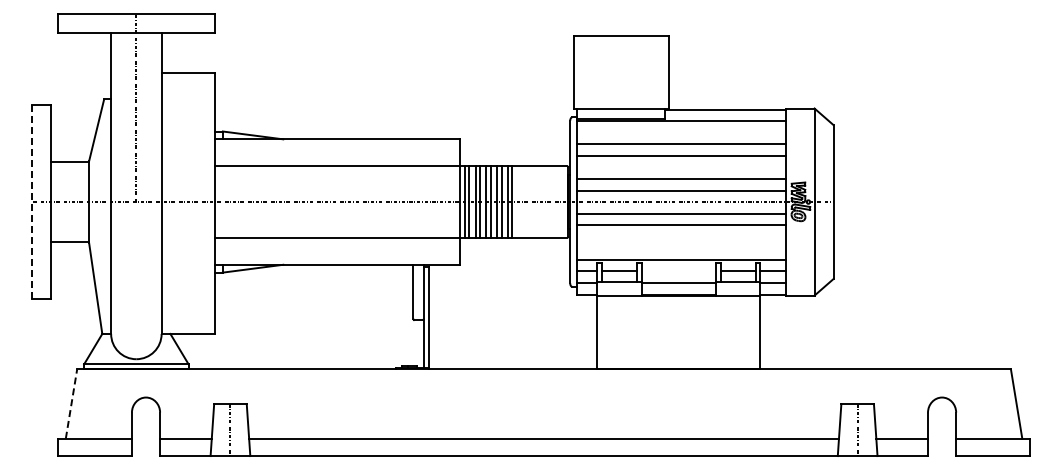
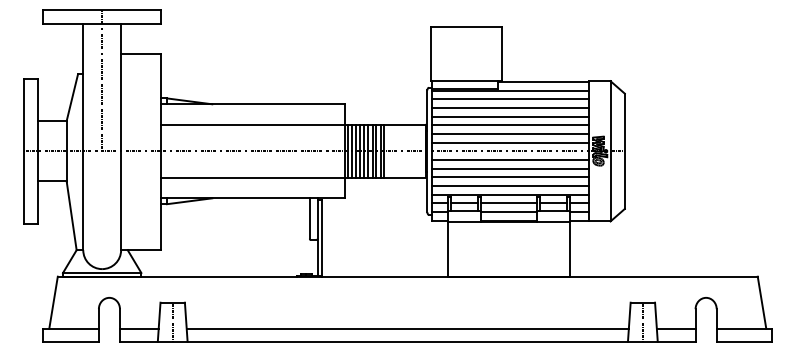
line: (680, 132) -> (510, 99), added
line: (680, 167) -> (510, 125), added
line: (31, 202) -> (23, 151), dashed -> solid
line: (680, 236) -> (510, 177), added
line: (680, 248) -> (510, 186), added
line: (678, 271) -> (508, 203), added
line: (71, 403) -> (53, 302), dashed -> solid

